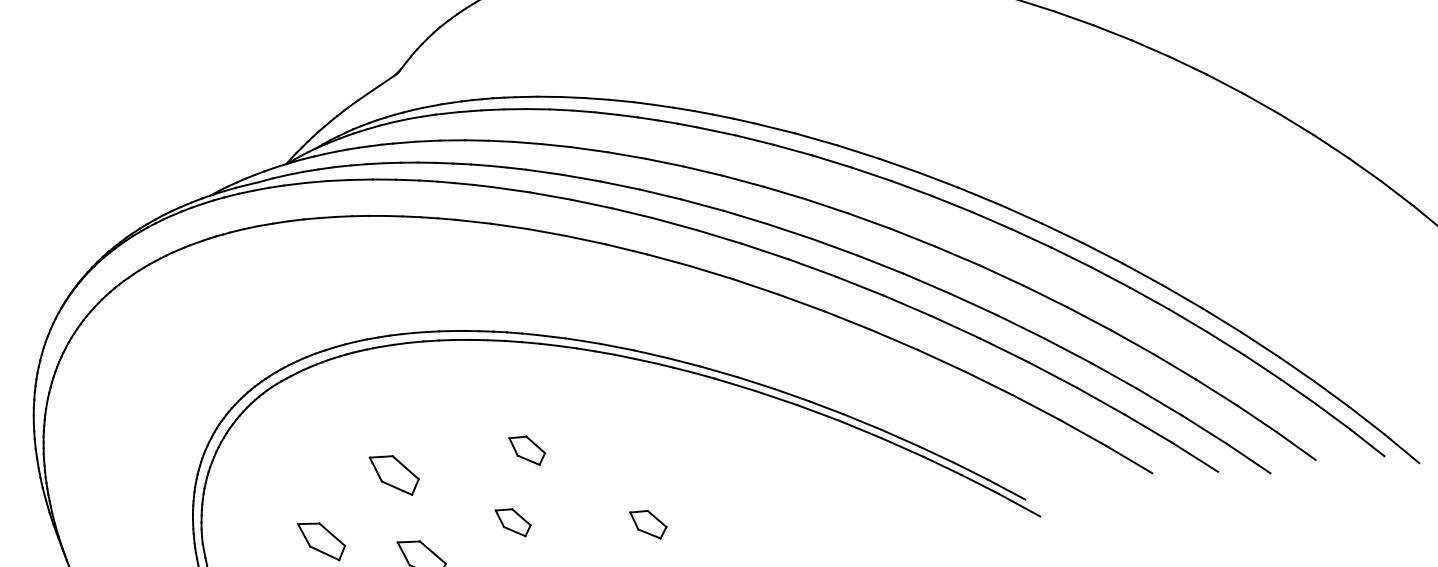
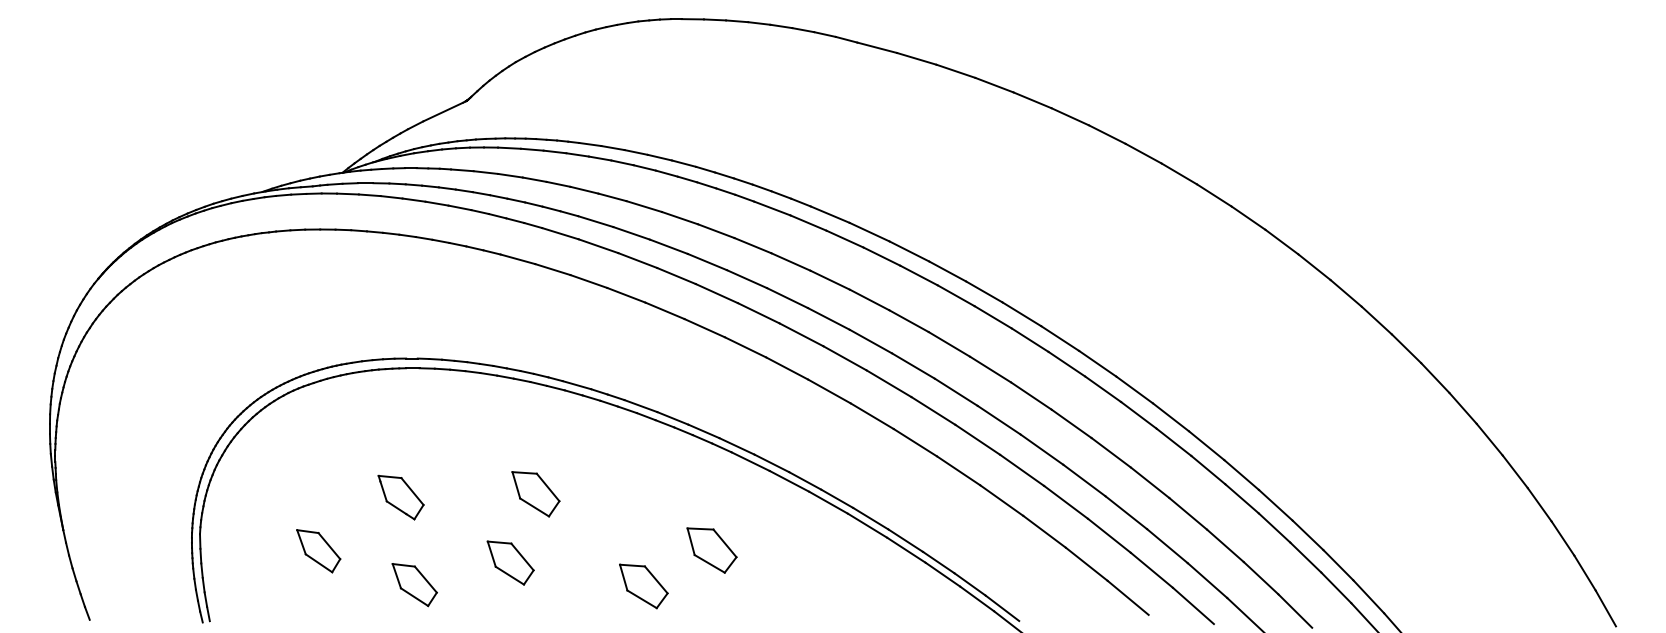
part: (527, 451) -> (535, 494), size x1.43
part: (710, 478) -> (711, 550), added
part: (513, 522) -> (510, 562), size x1.43
part: (648, 524) -> (643, 586), size x1.43

